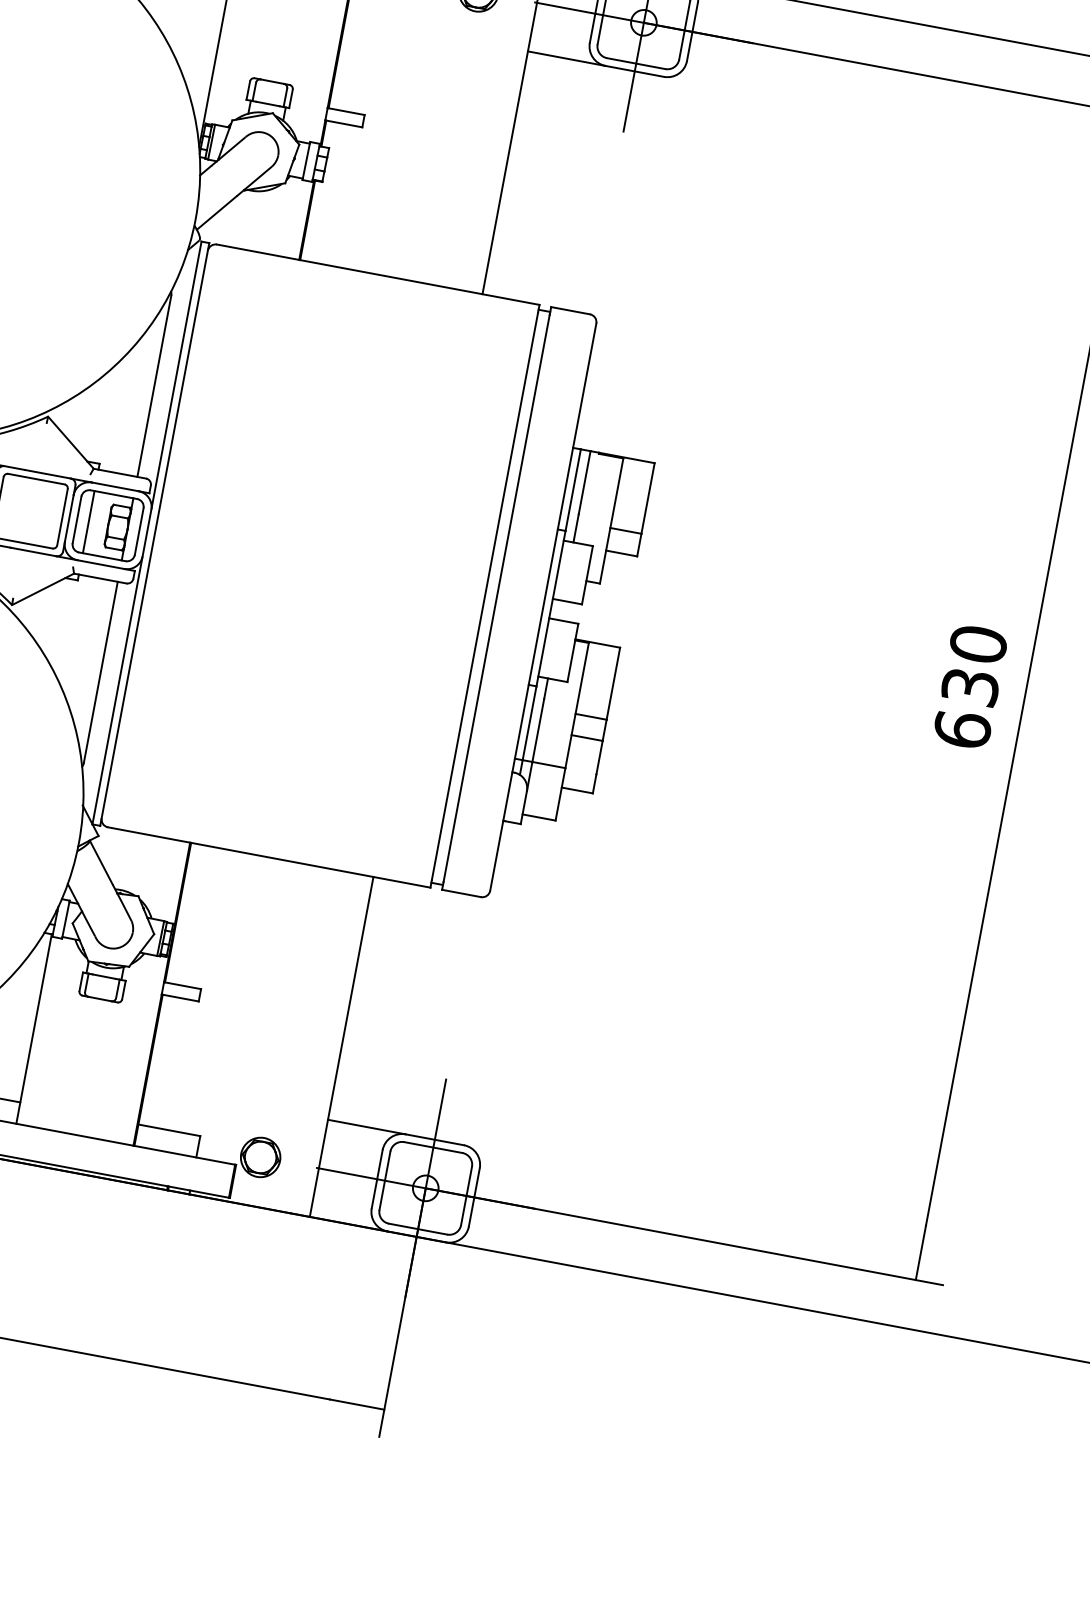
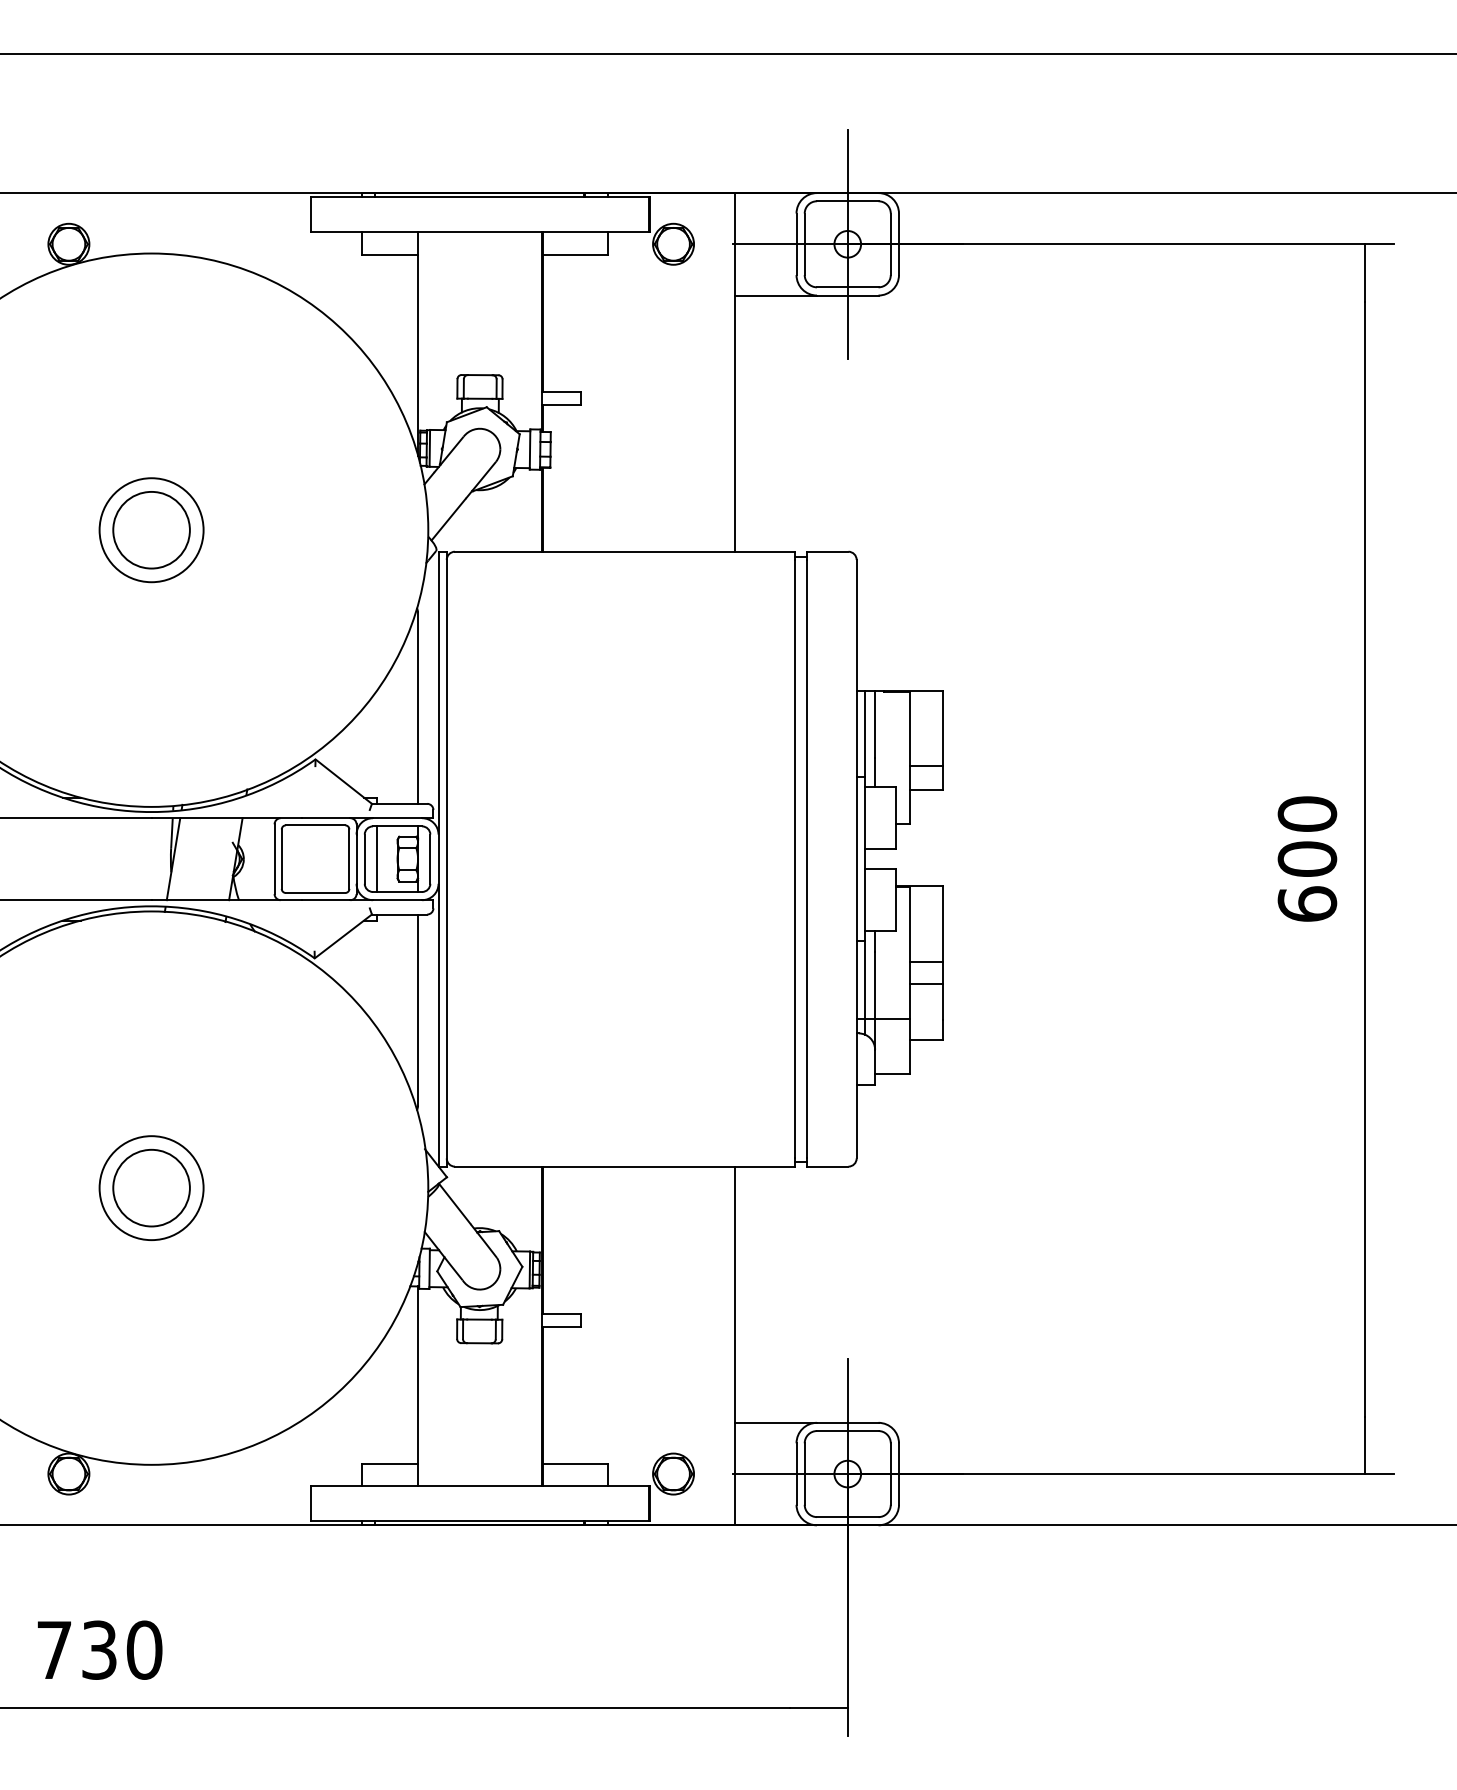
text: (970, 686) -> (1307, 858), 630 -> 600

